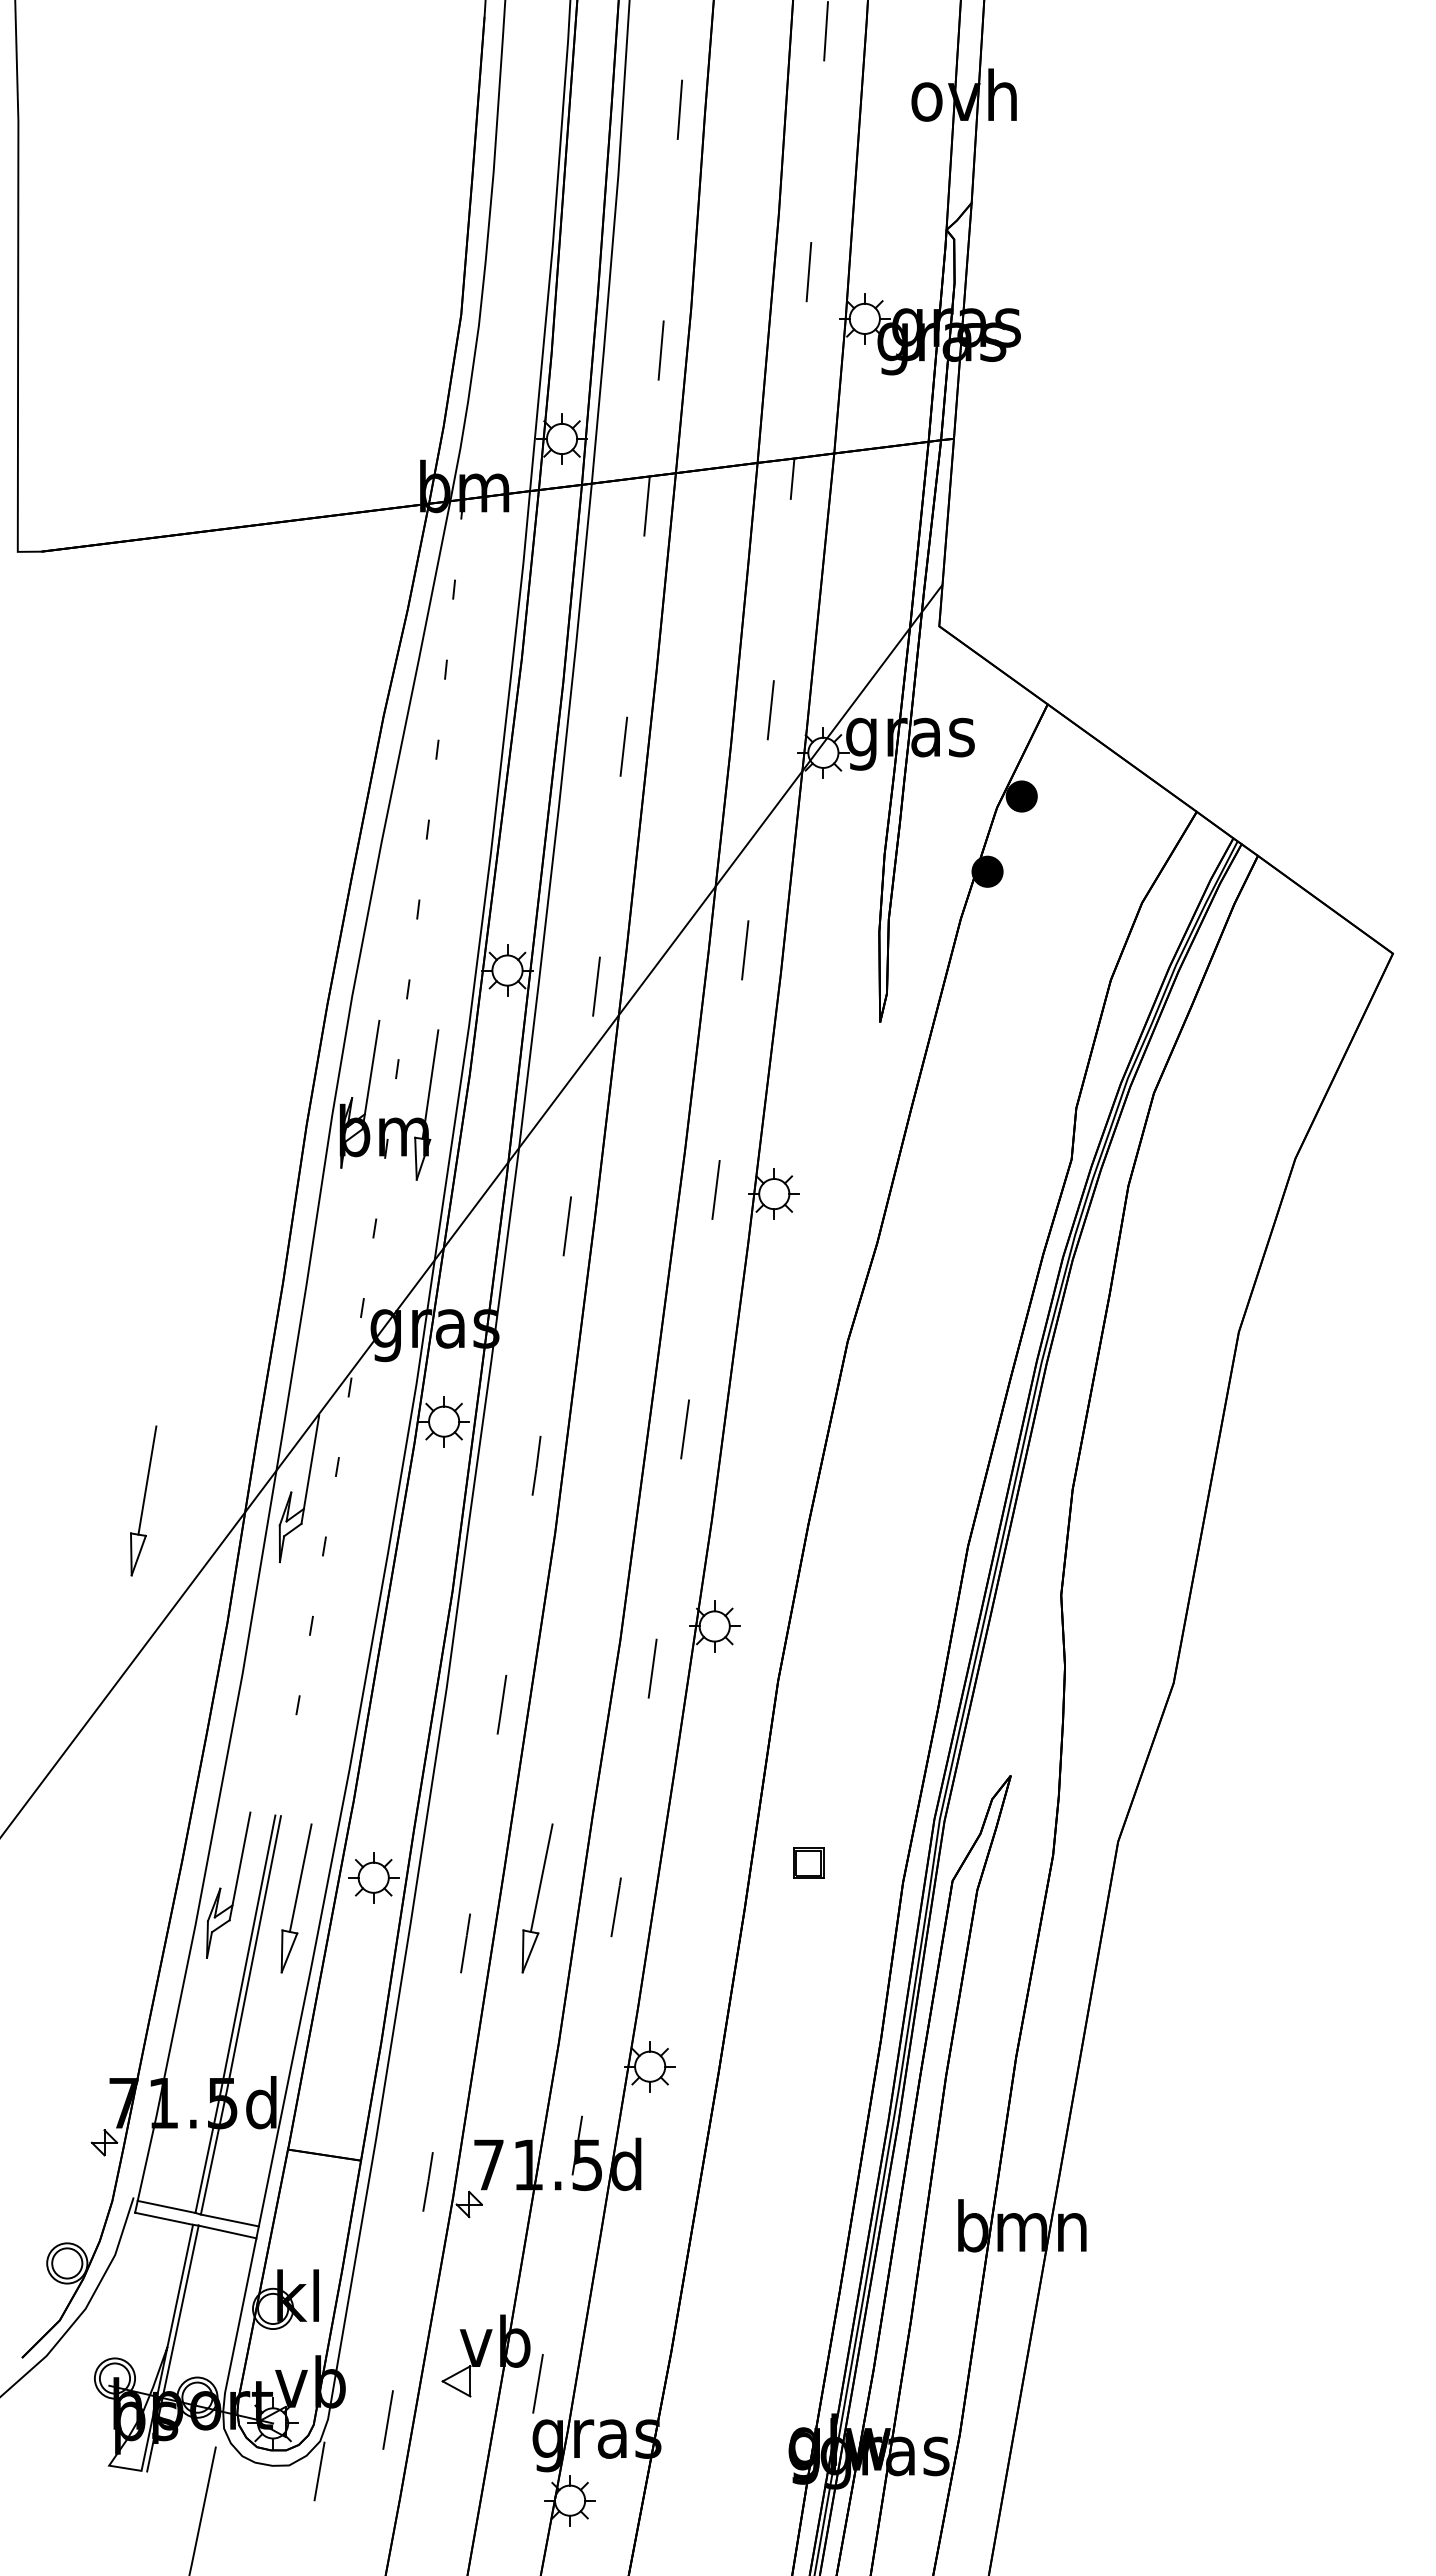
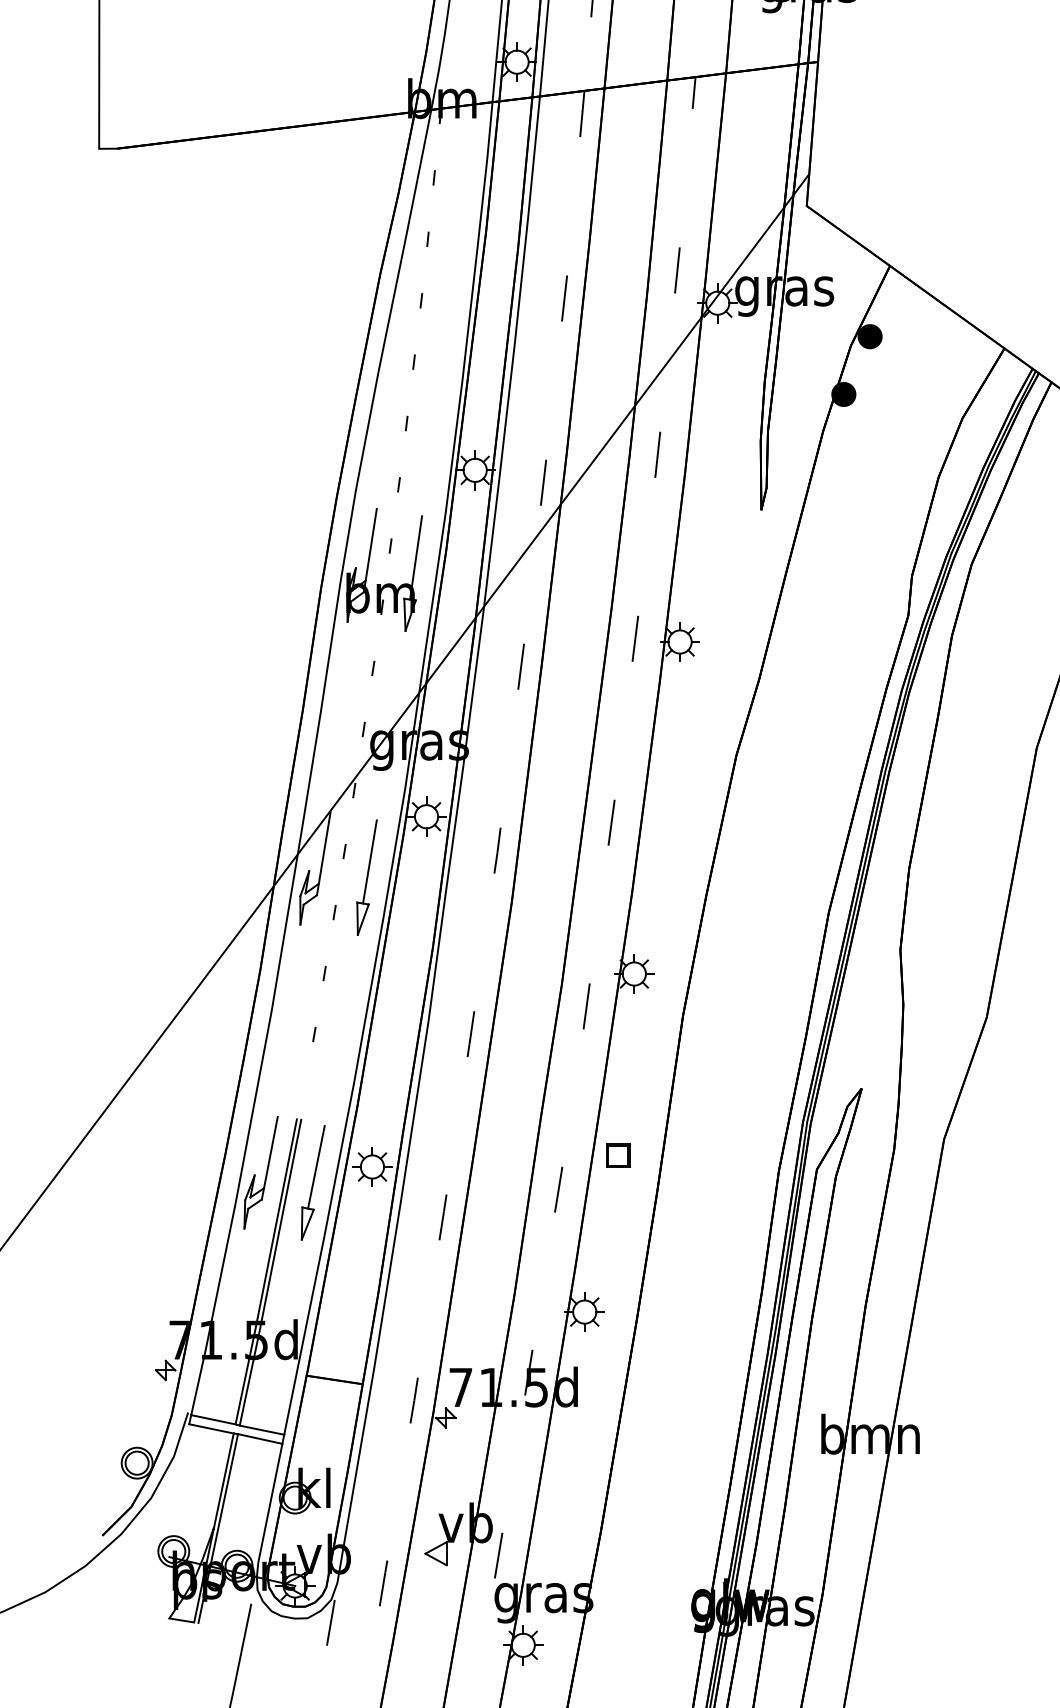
part: (143, 1500) -> (366, 877), moved
part: (808, 1862) -> (618, 1155), moved
part: (537, 1898) -> (498, 1182), removed

